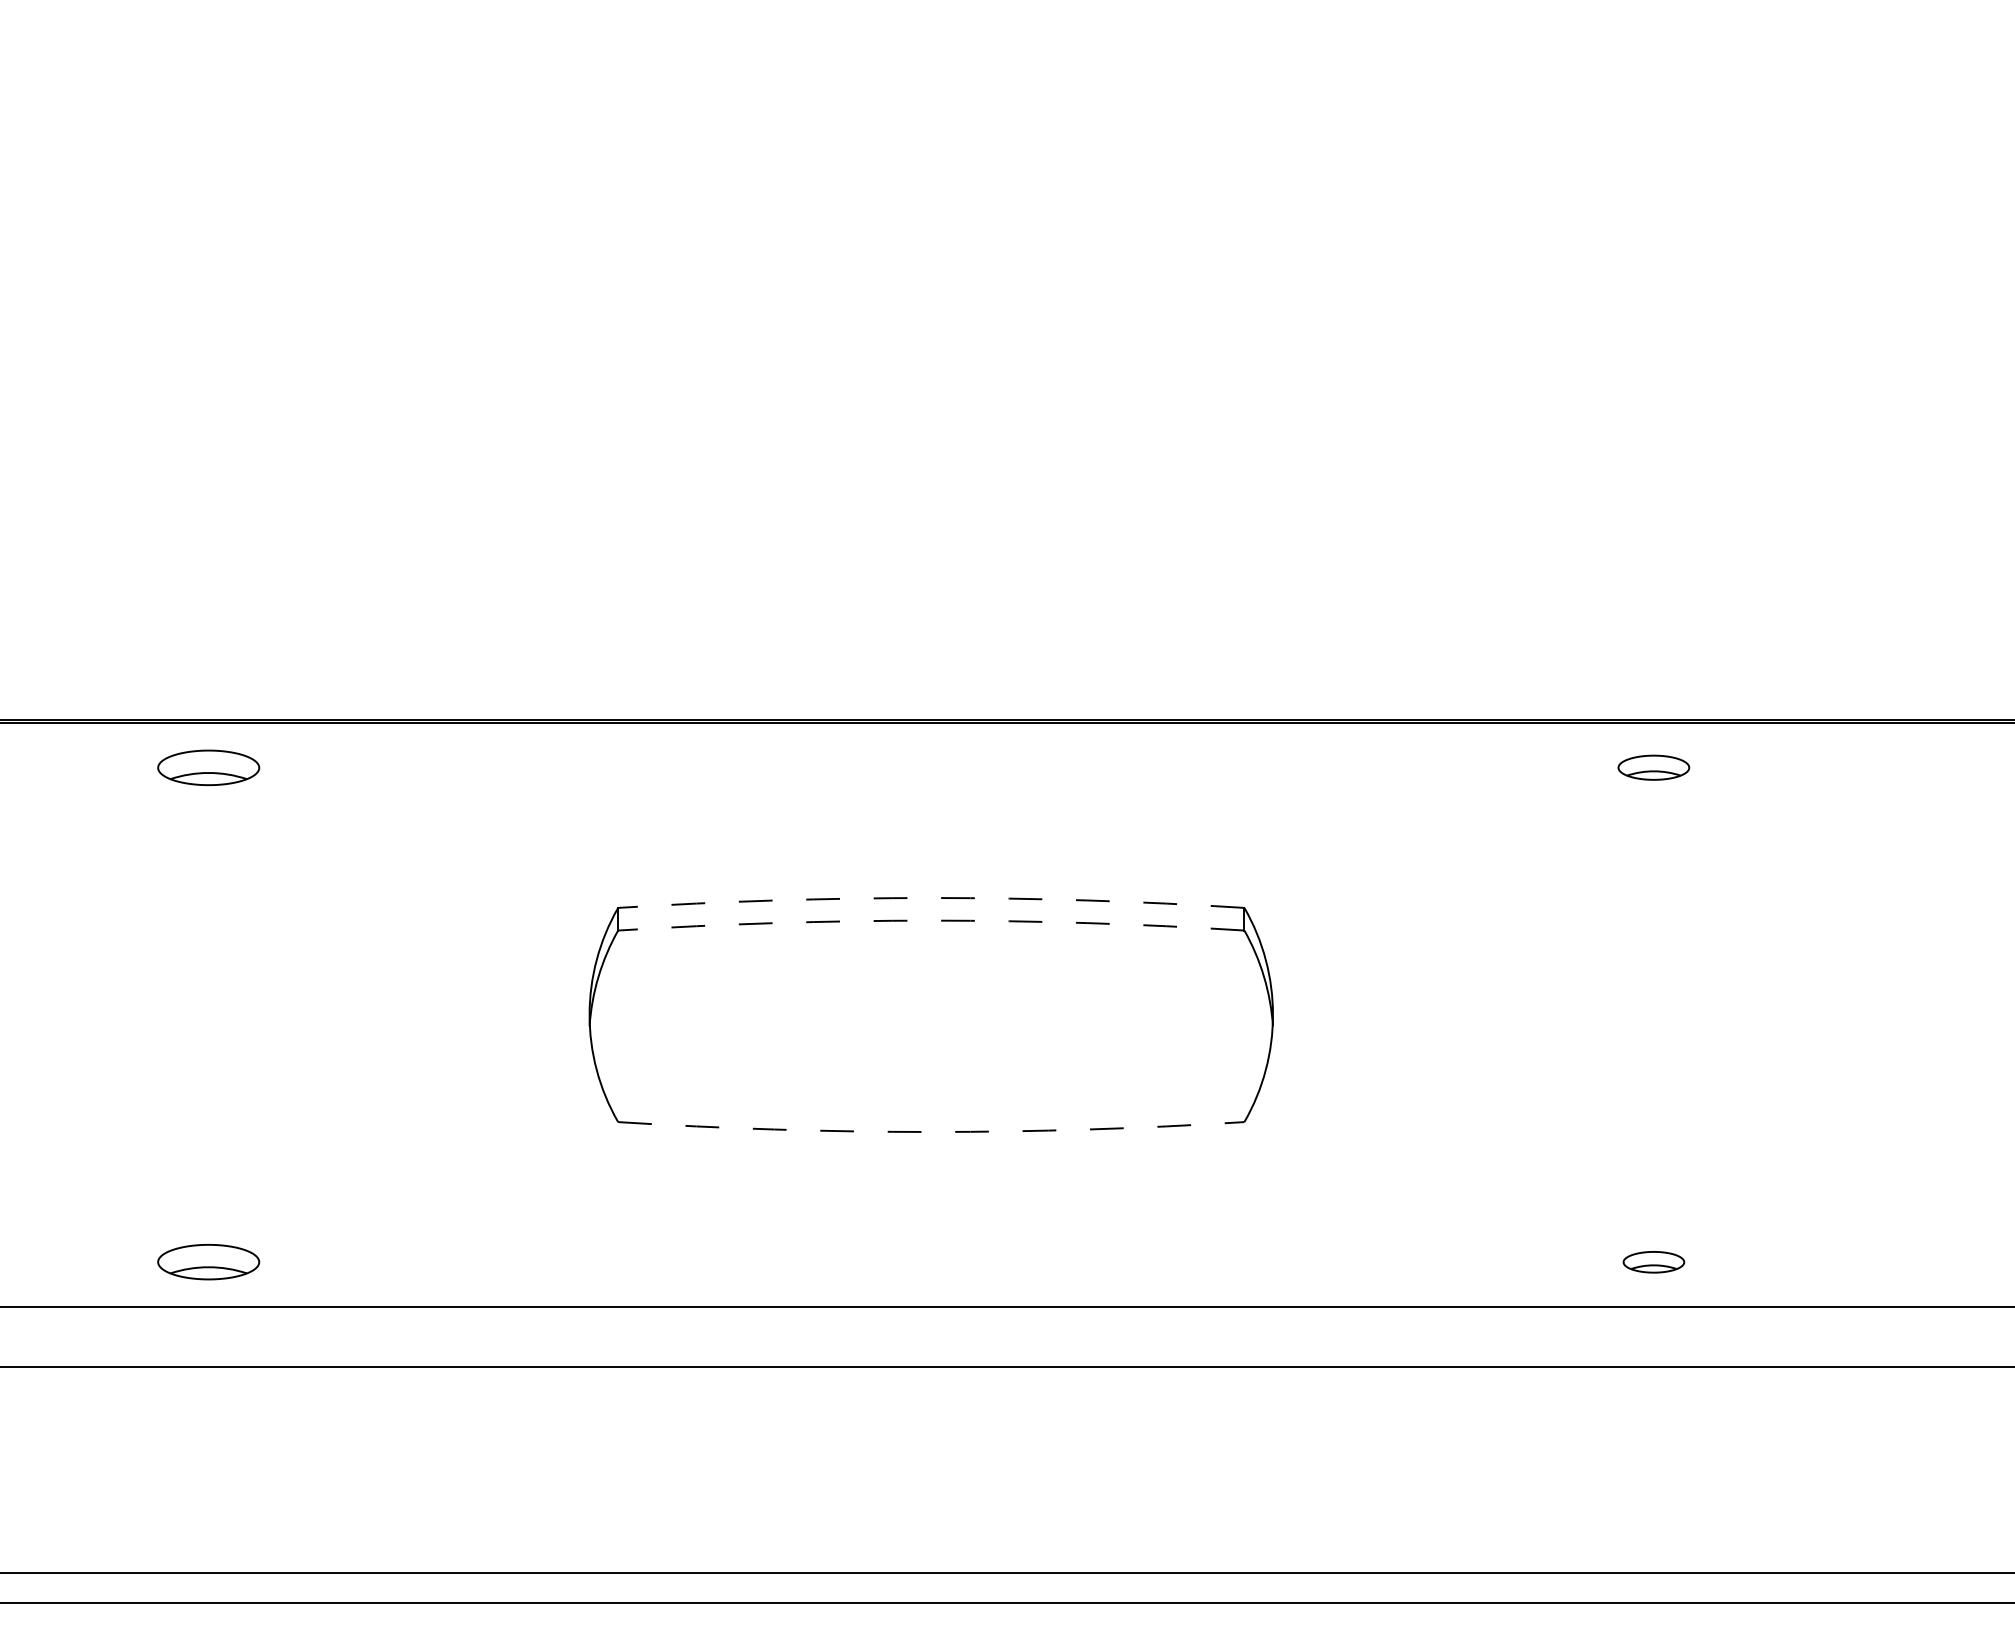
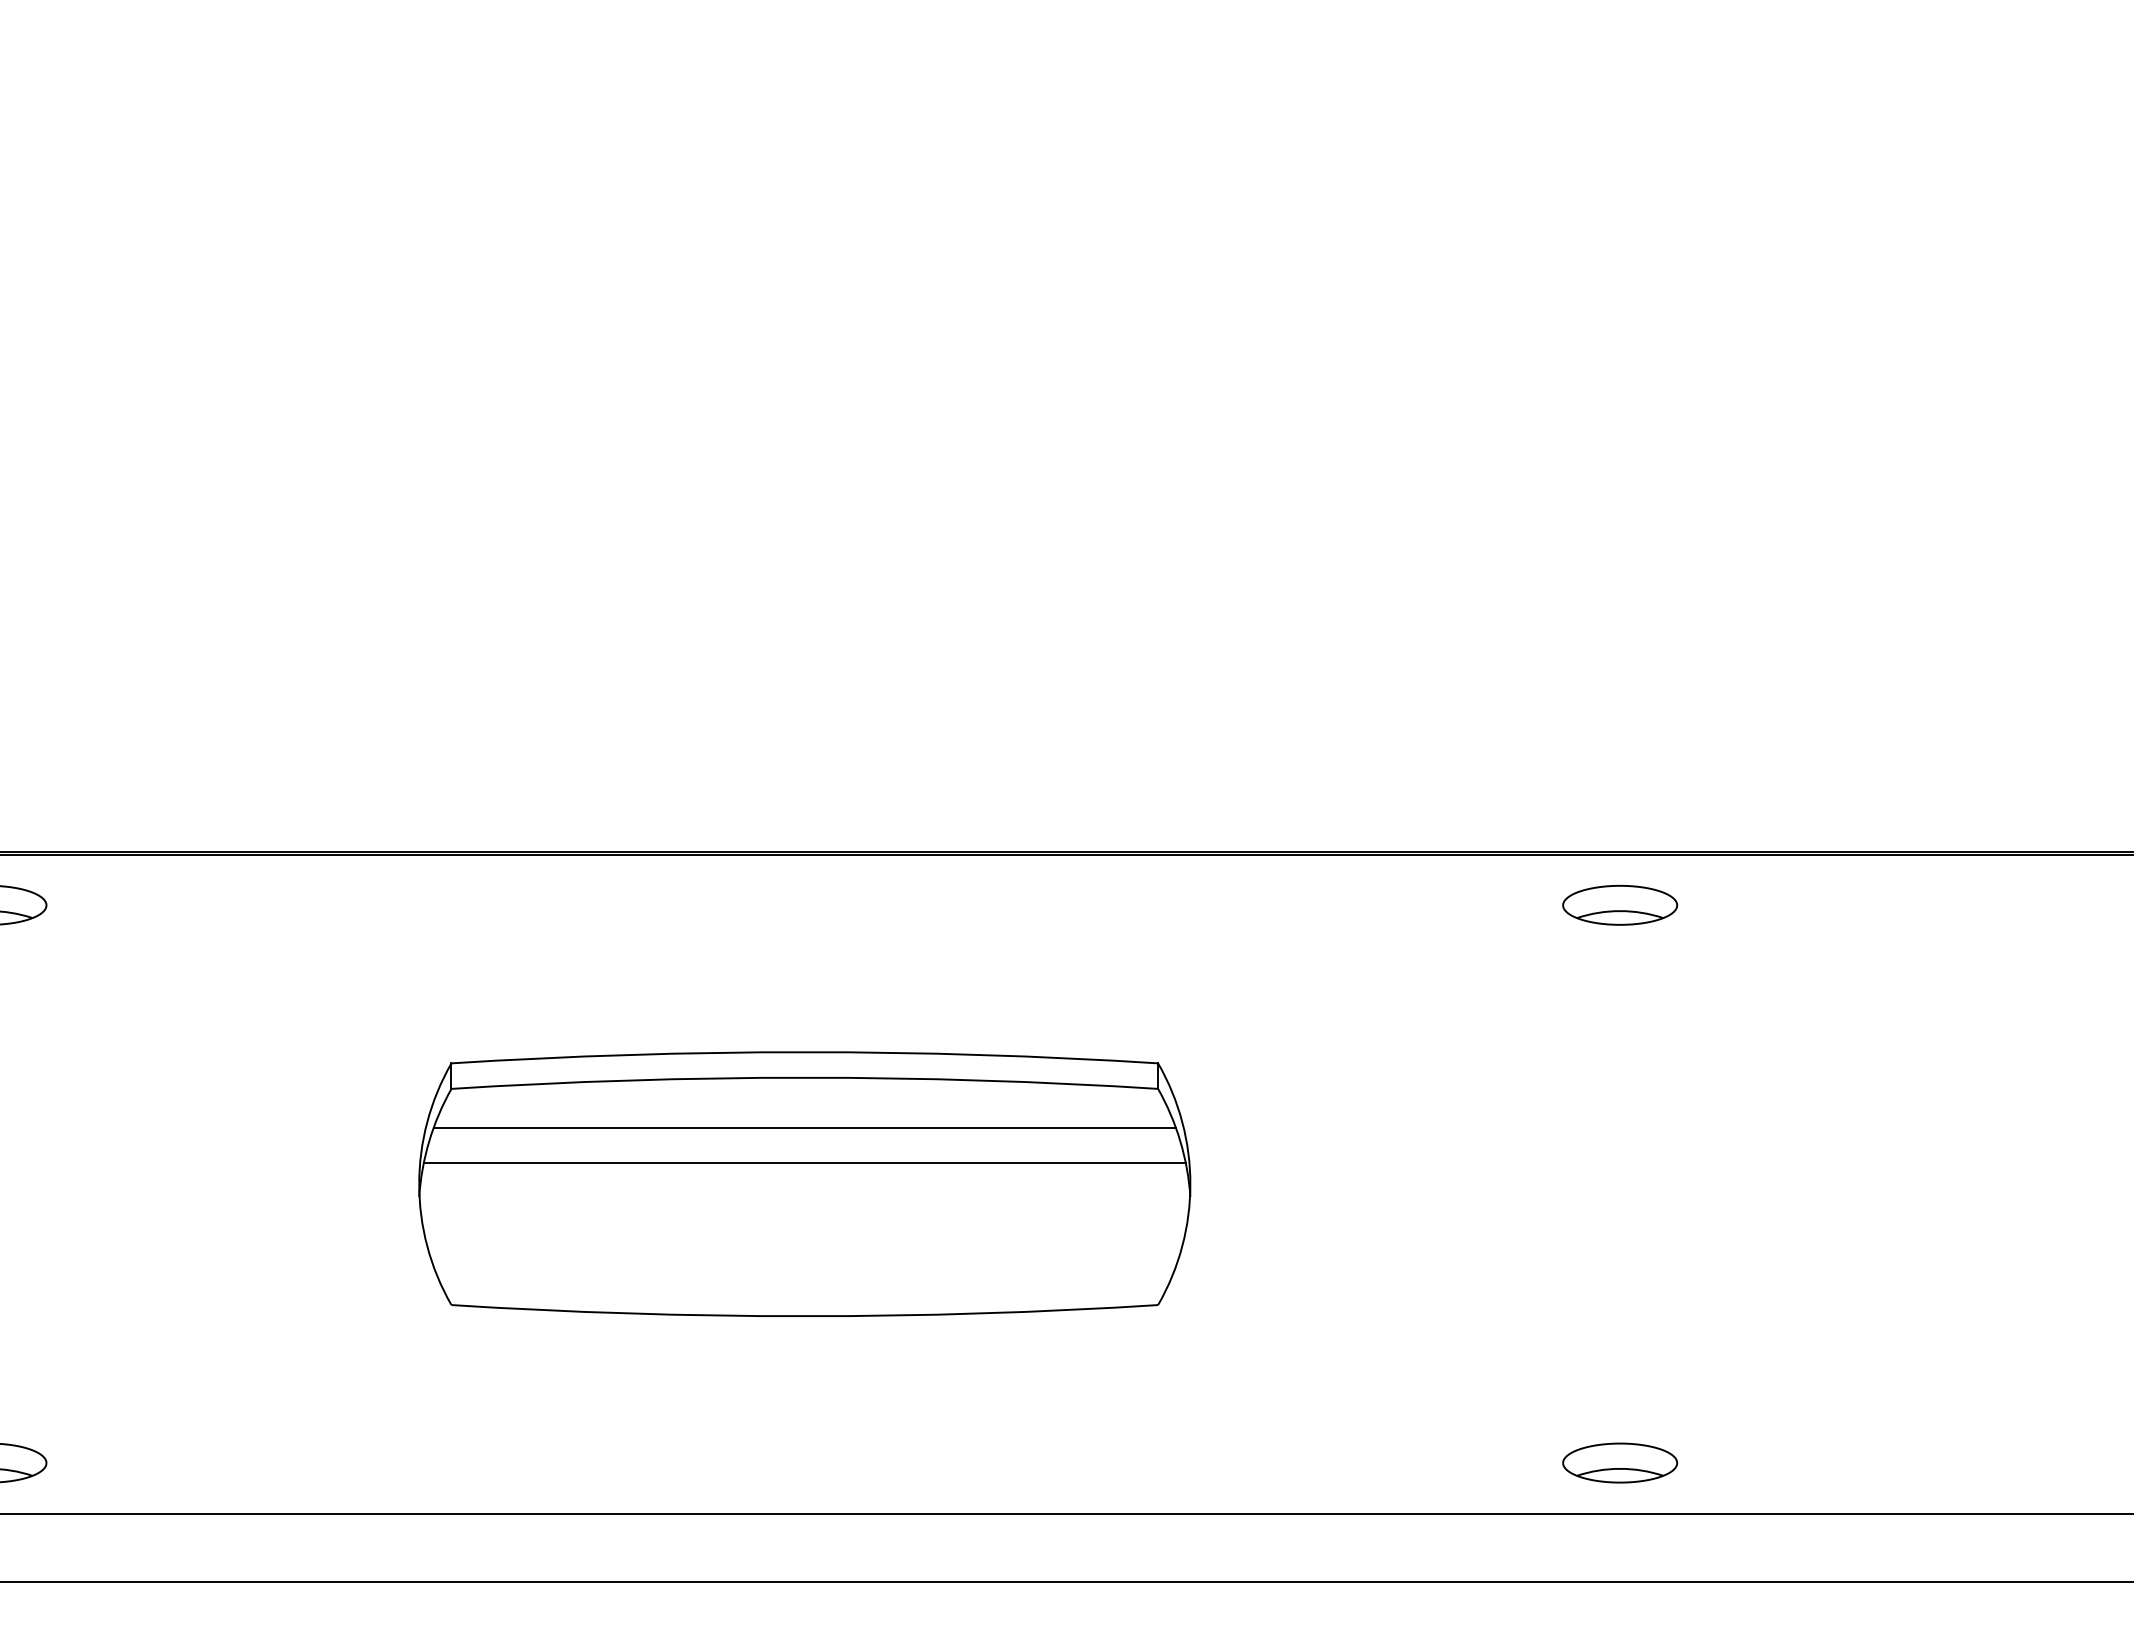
part: (1653, 767) -> (1619, 904), size x1.43
arc: (931, 898) -> (805, 1052), dashed -> solid
arc: (931, 920) -> (805, 1077), dashed -> solid
line: (931, 965) -> (805, 1128), added
line: (930, 996) -> (803, 1163), added
arc: (931, 1132) -> (805, 1316), dashed -> solid
part: (1653, 1262) -> (1619, 1463), size x1.67

